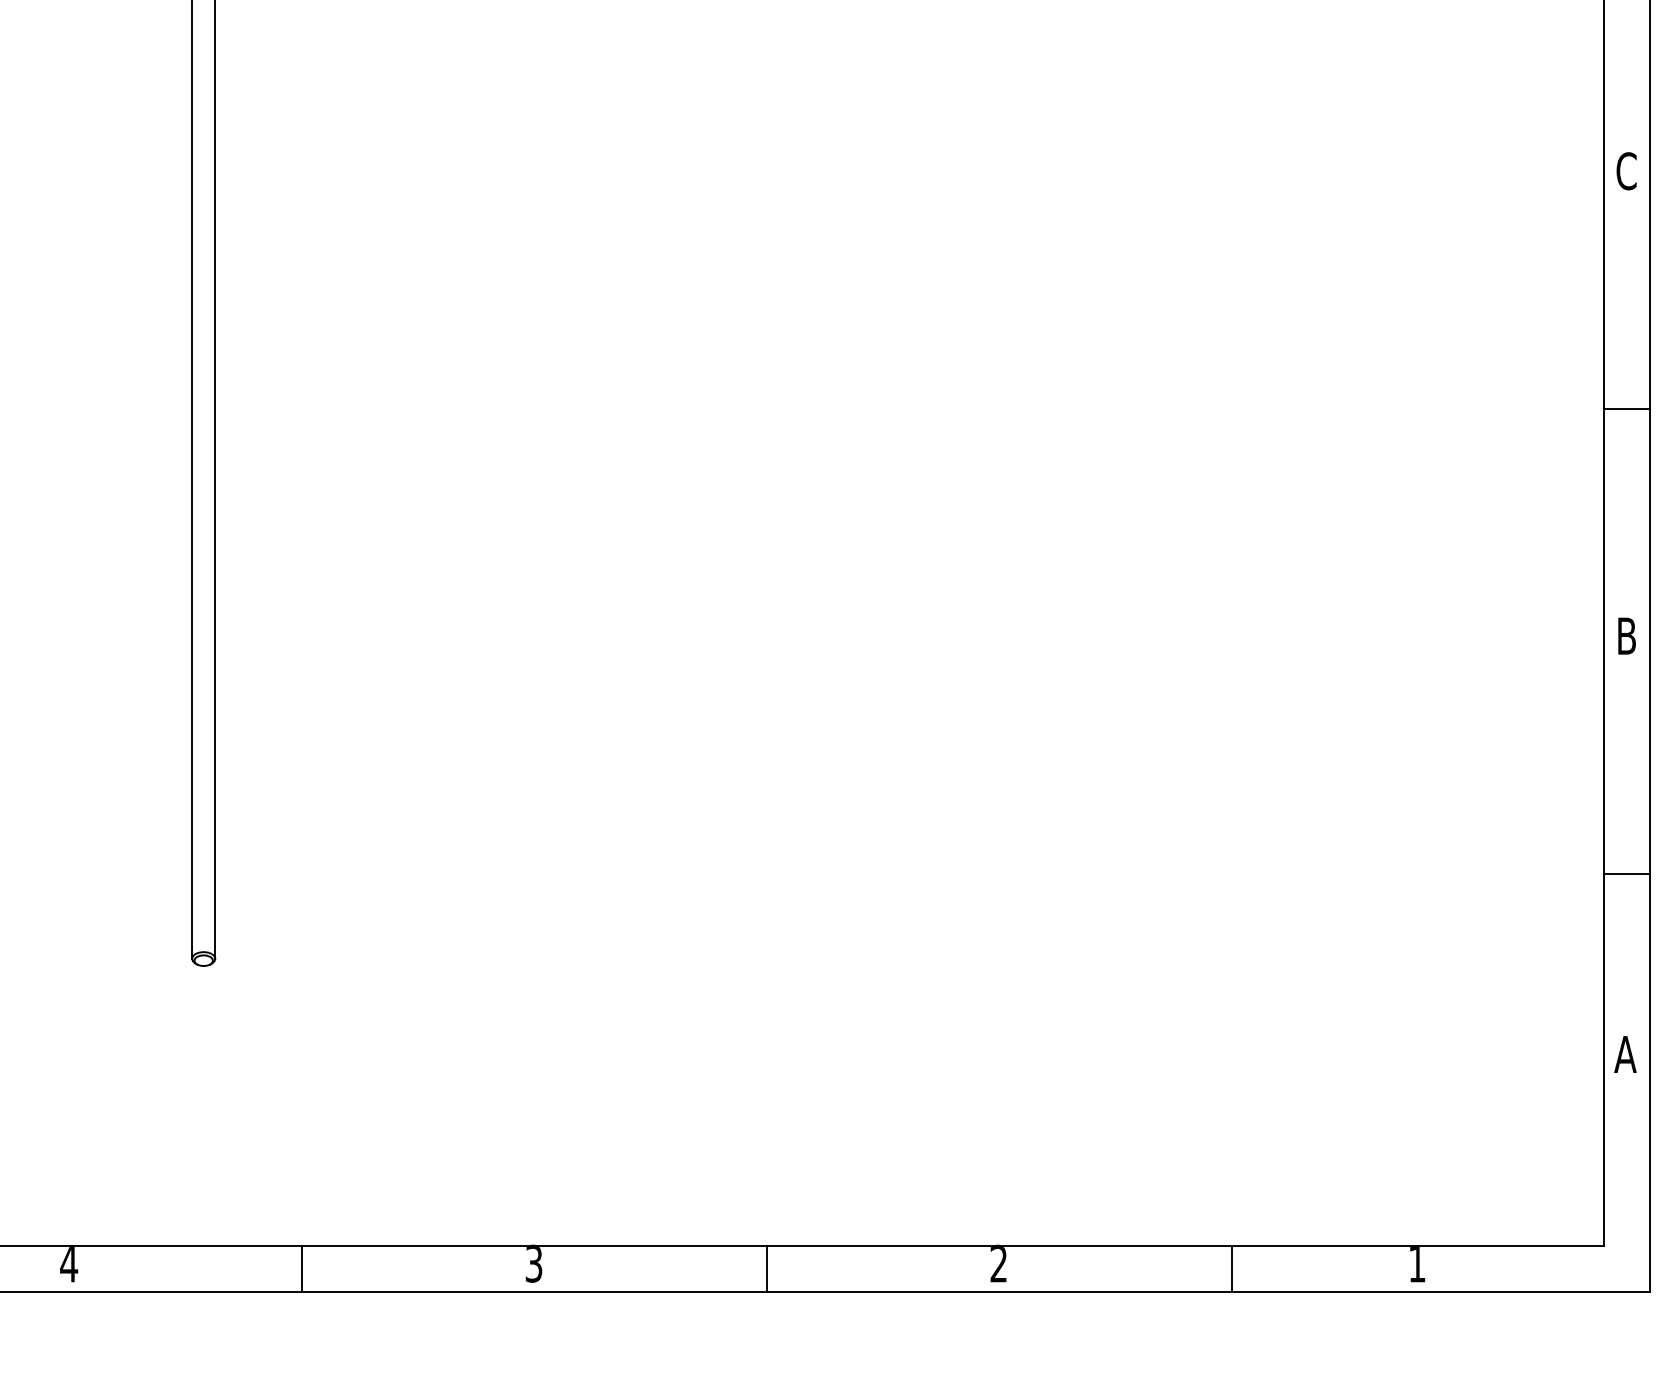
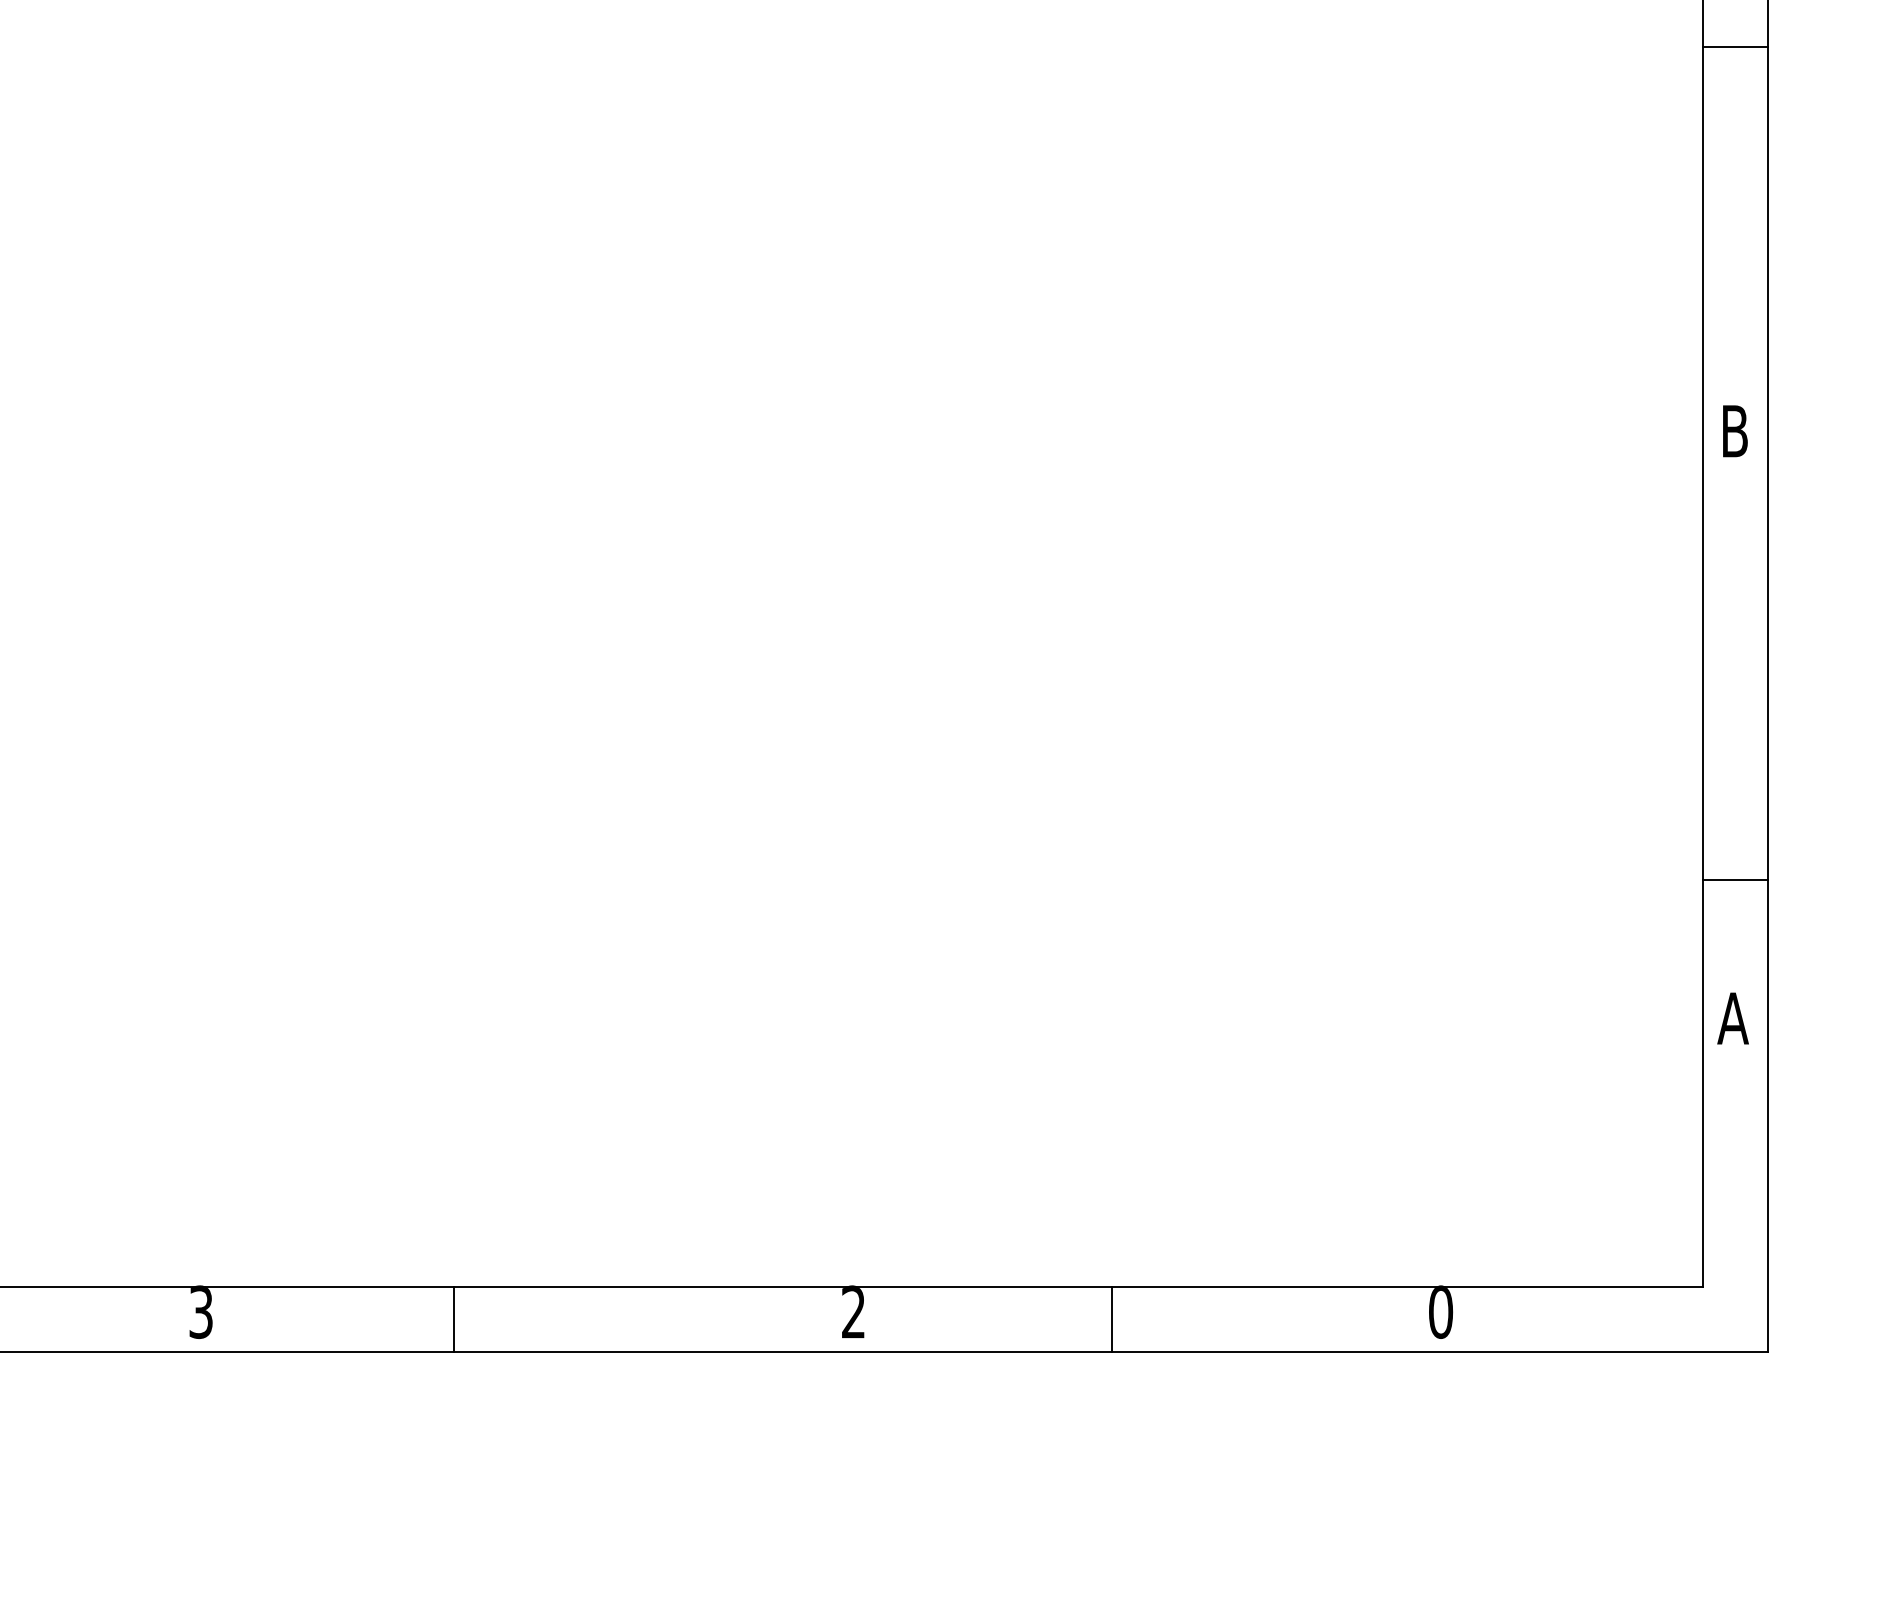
line: (1626, 409) -> (1734, 47), moved
line: (1626, 873) -> (1734, 879), moved
text: (1416, 1263) -> (1439, 1311), 1 -> 0
line: (766, 1268) -> (453, 1318), moved
line: (1231, 1268) -> (1111, 1318), moved

